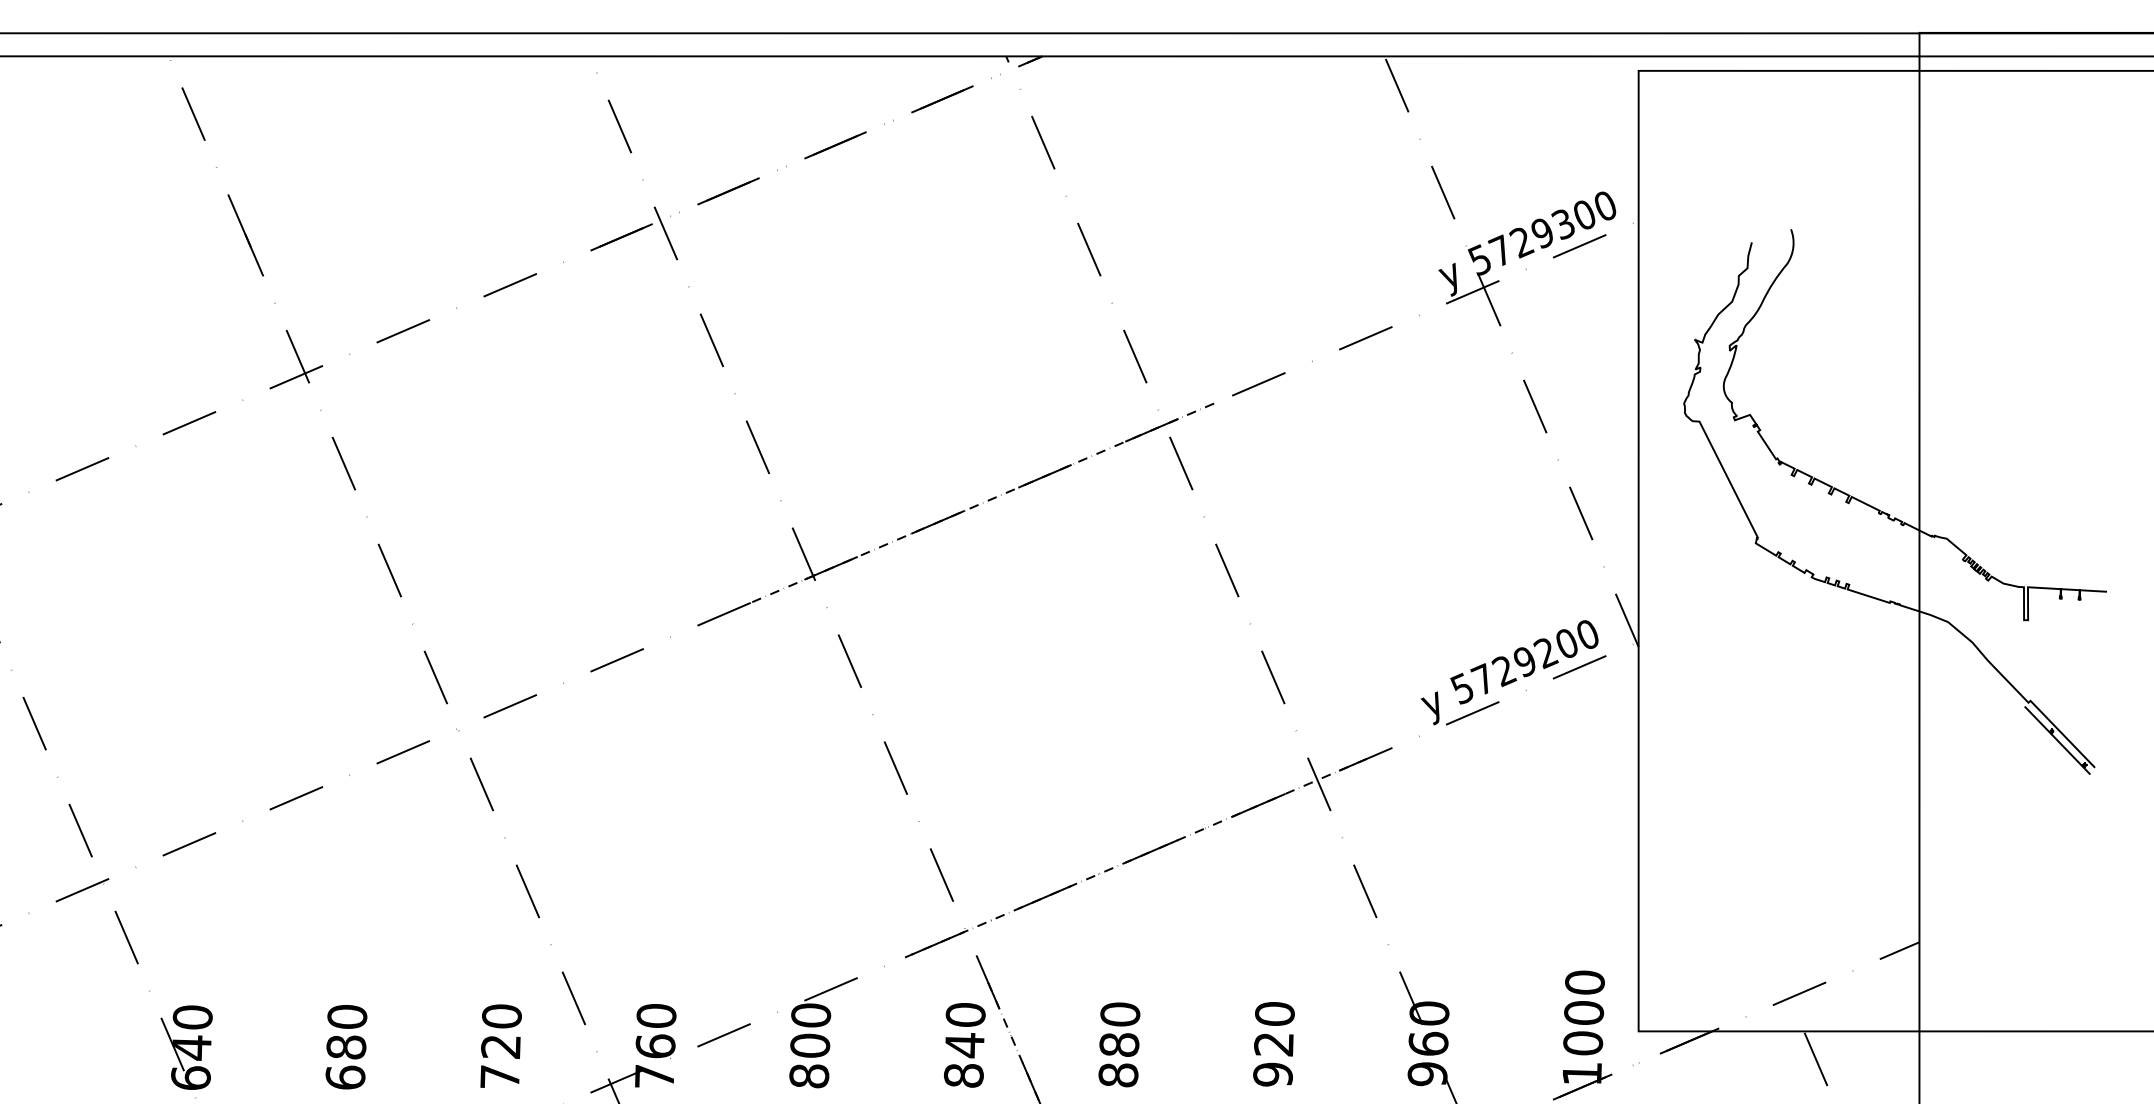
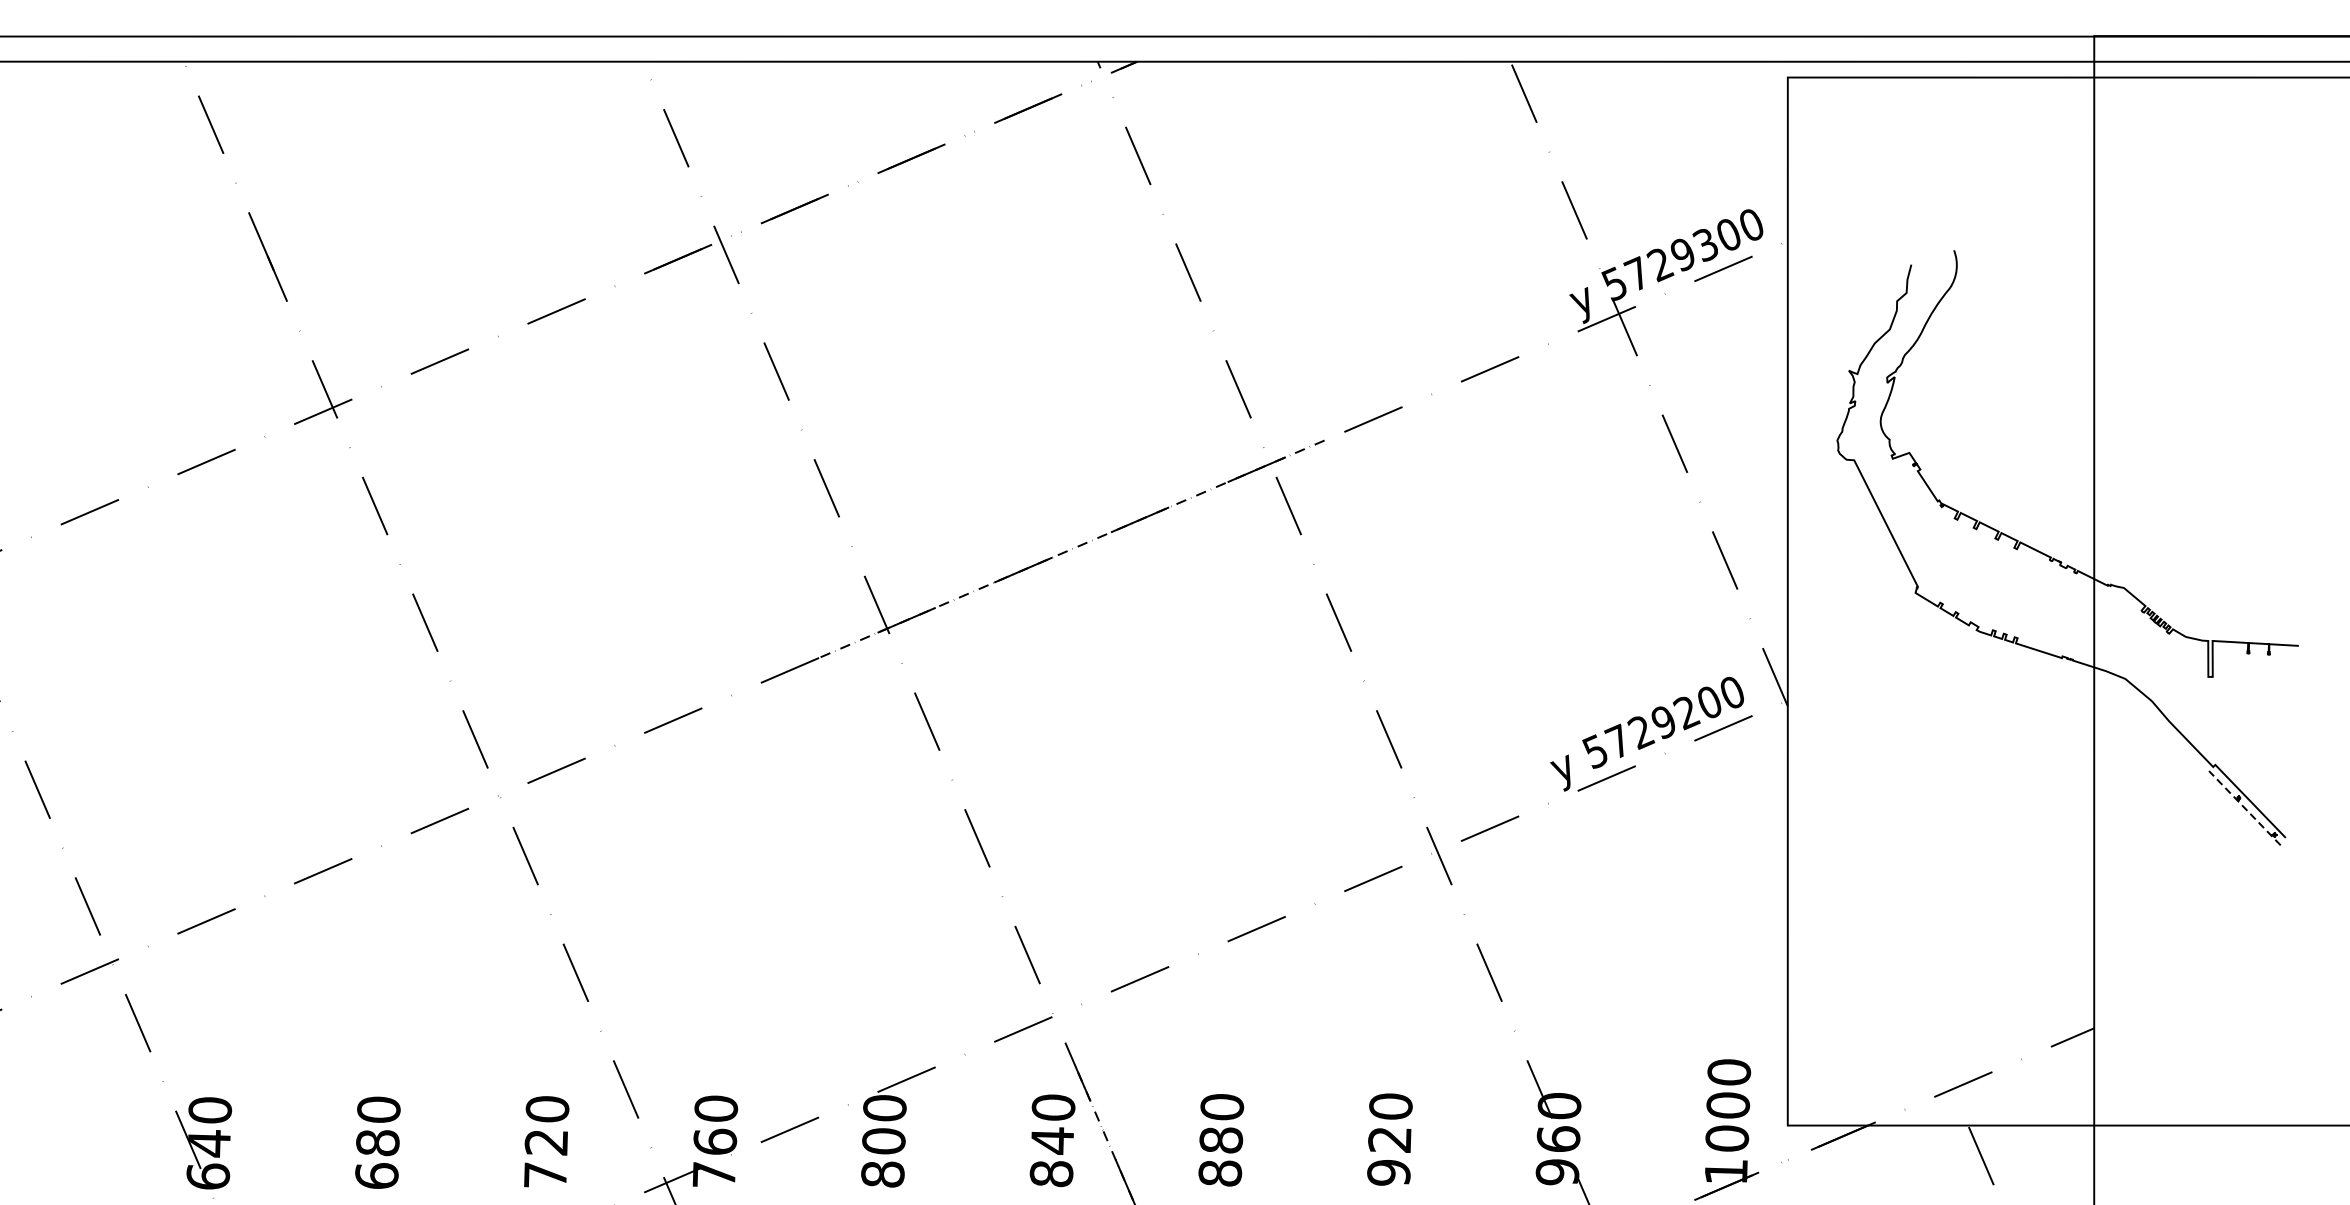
line: (2057, 740) -> (2244, 808), solid -> dashed
line: (1136, 857) -> (1239, 935), removed

